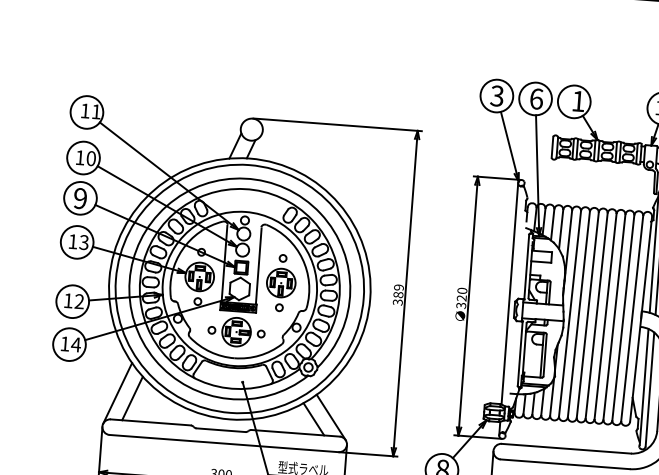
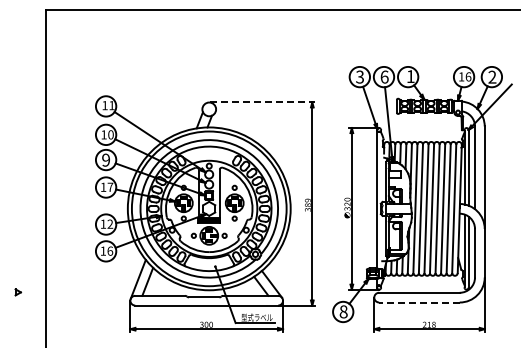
line: (337, 125) -> (262, 102), solid -> dashed
text: (84, 241) -> (110, 186), 13 -> 17
text: (76, 343) -> (110, 250), 14 -> 16
line: (563, 464) -> (418, 302), solid -> dashed

